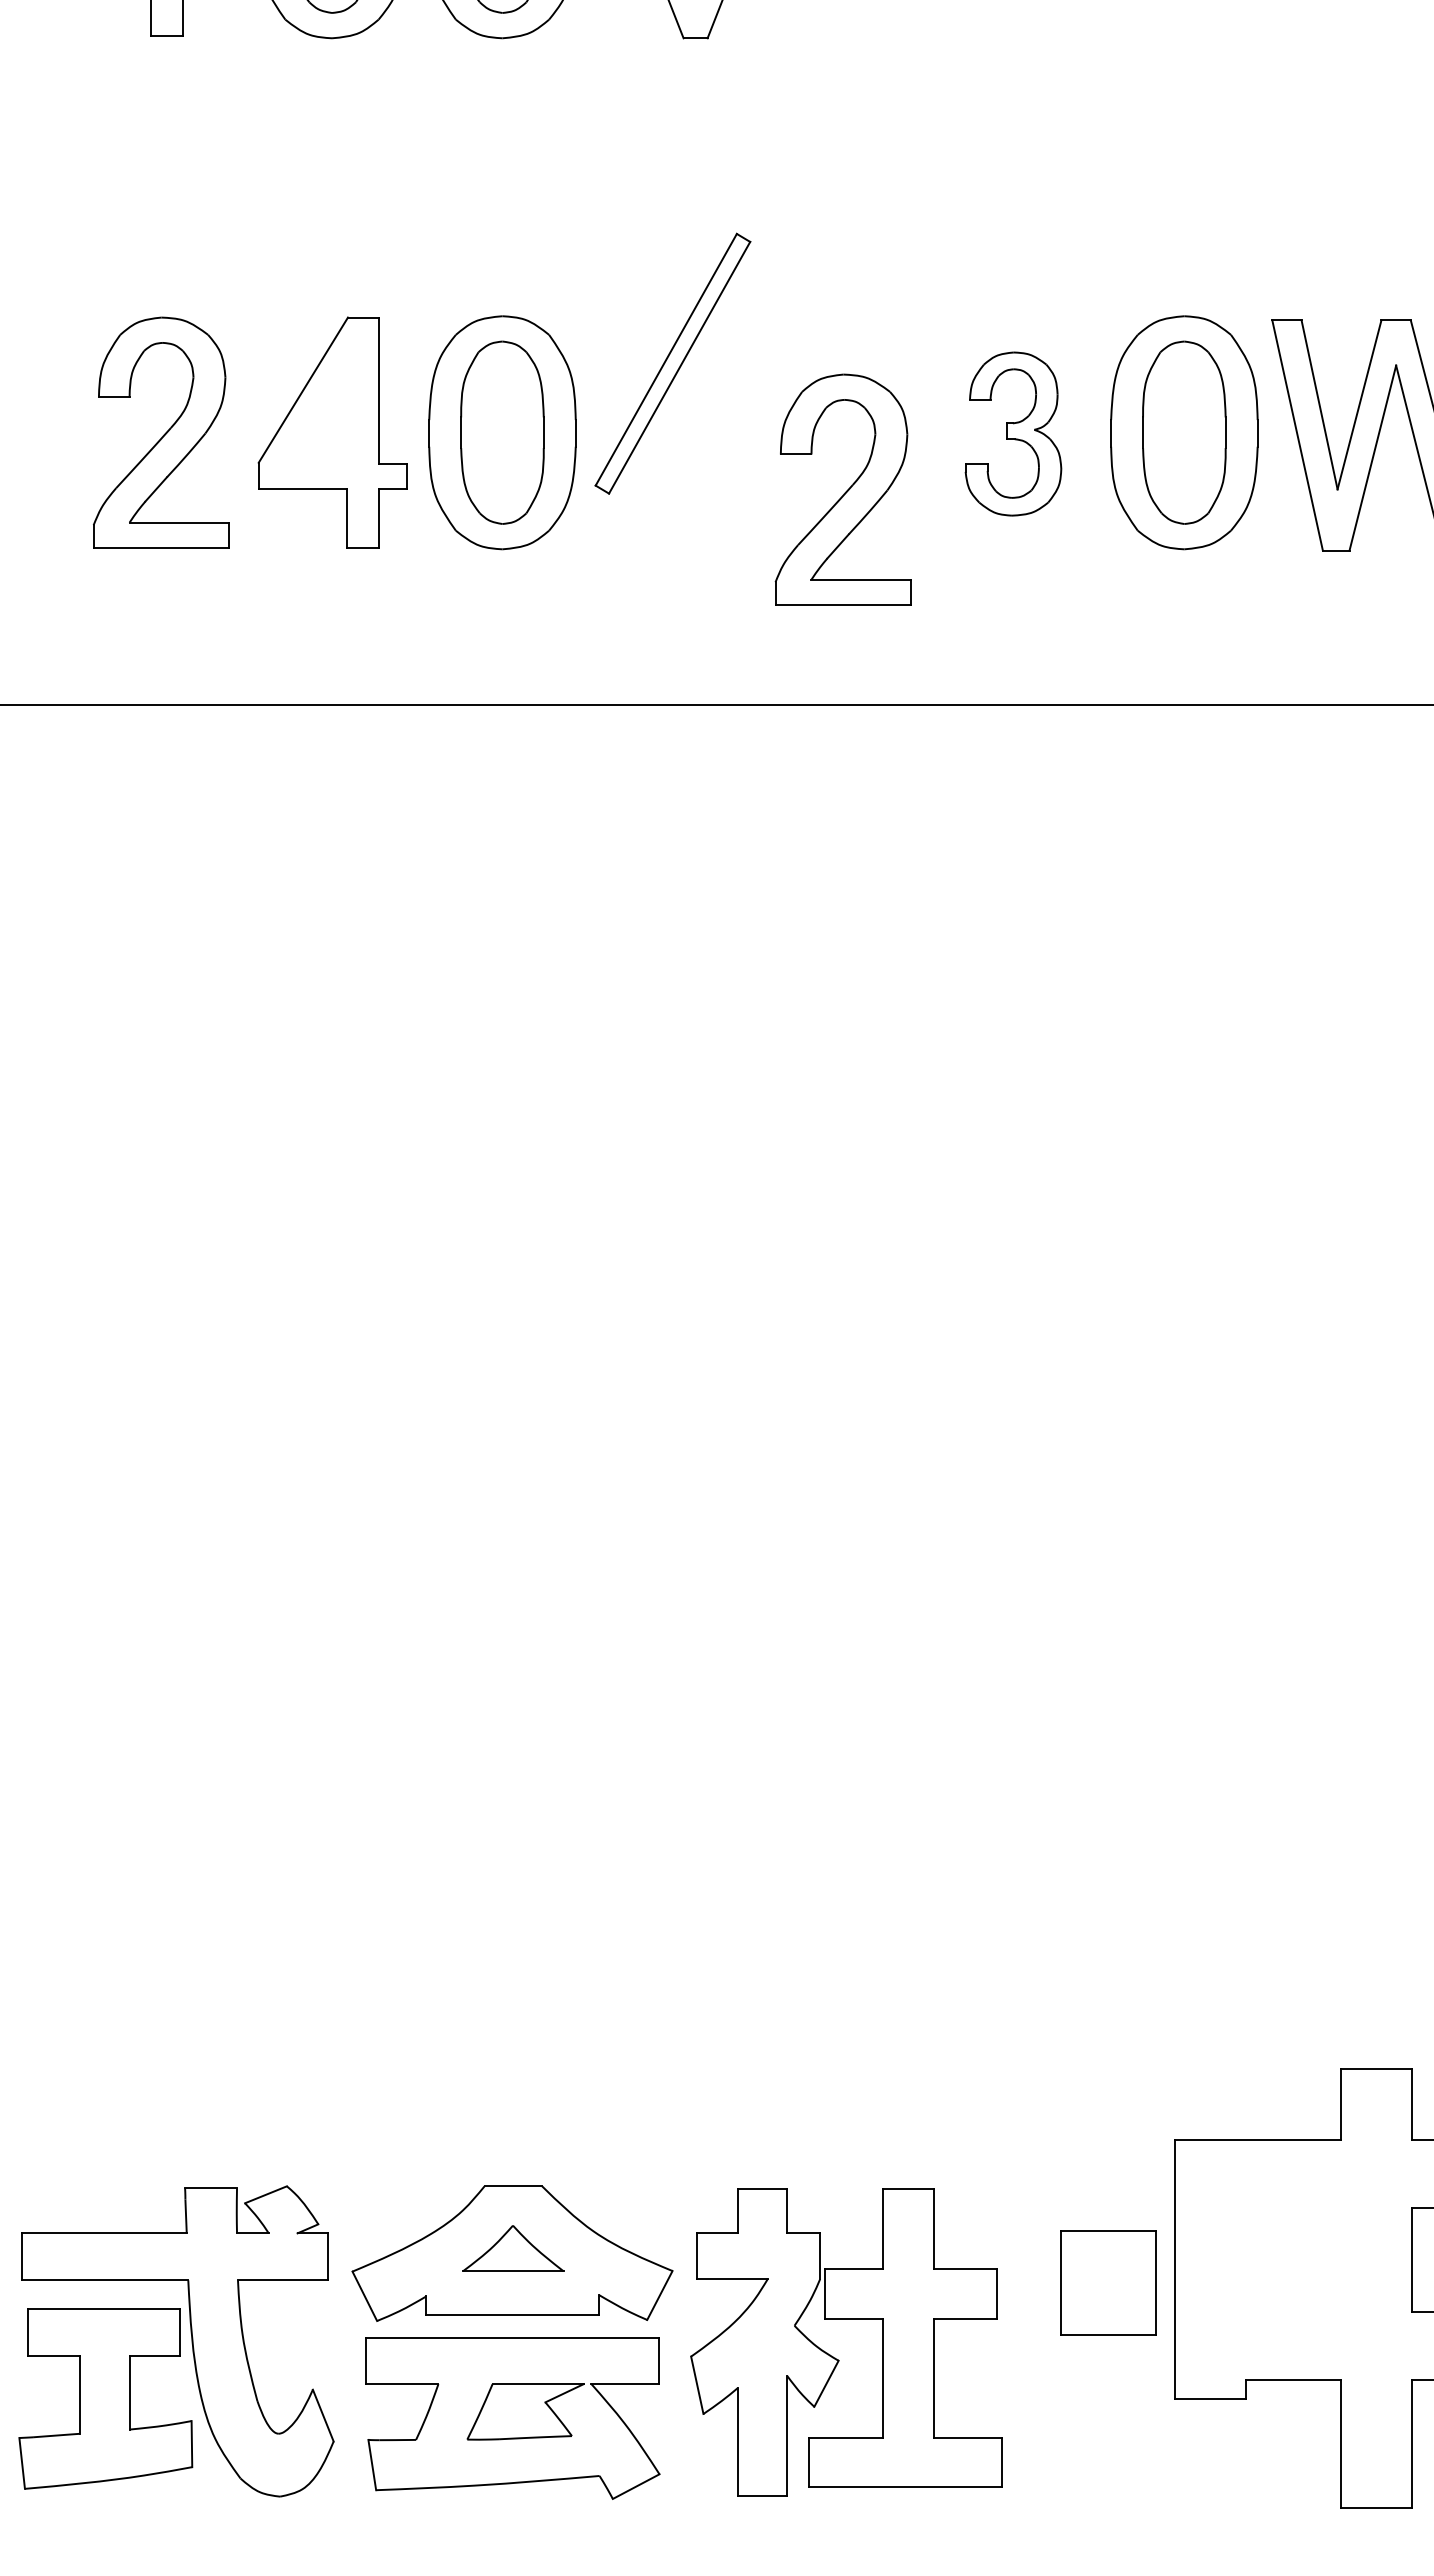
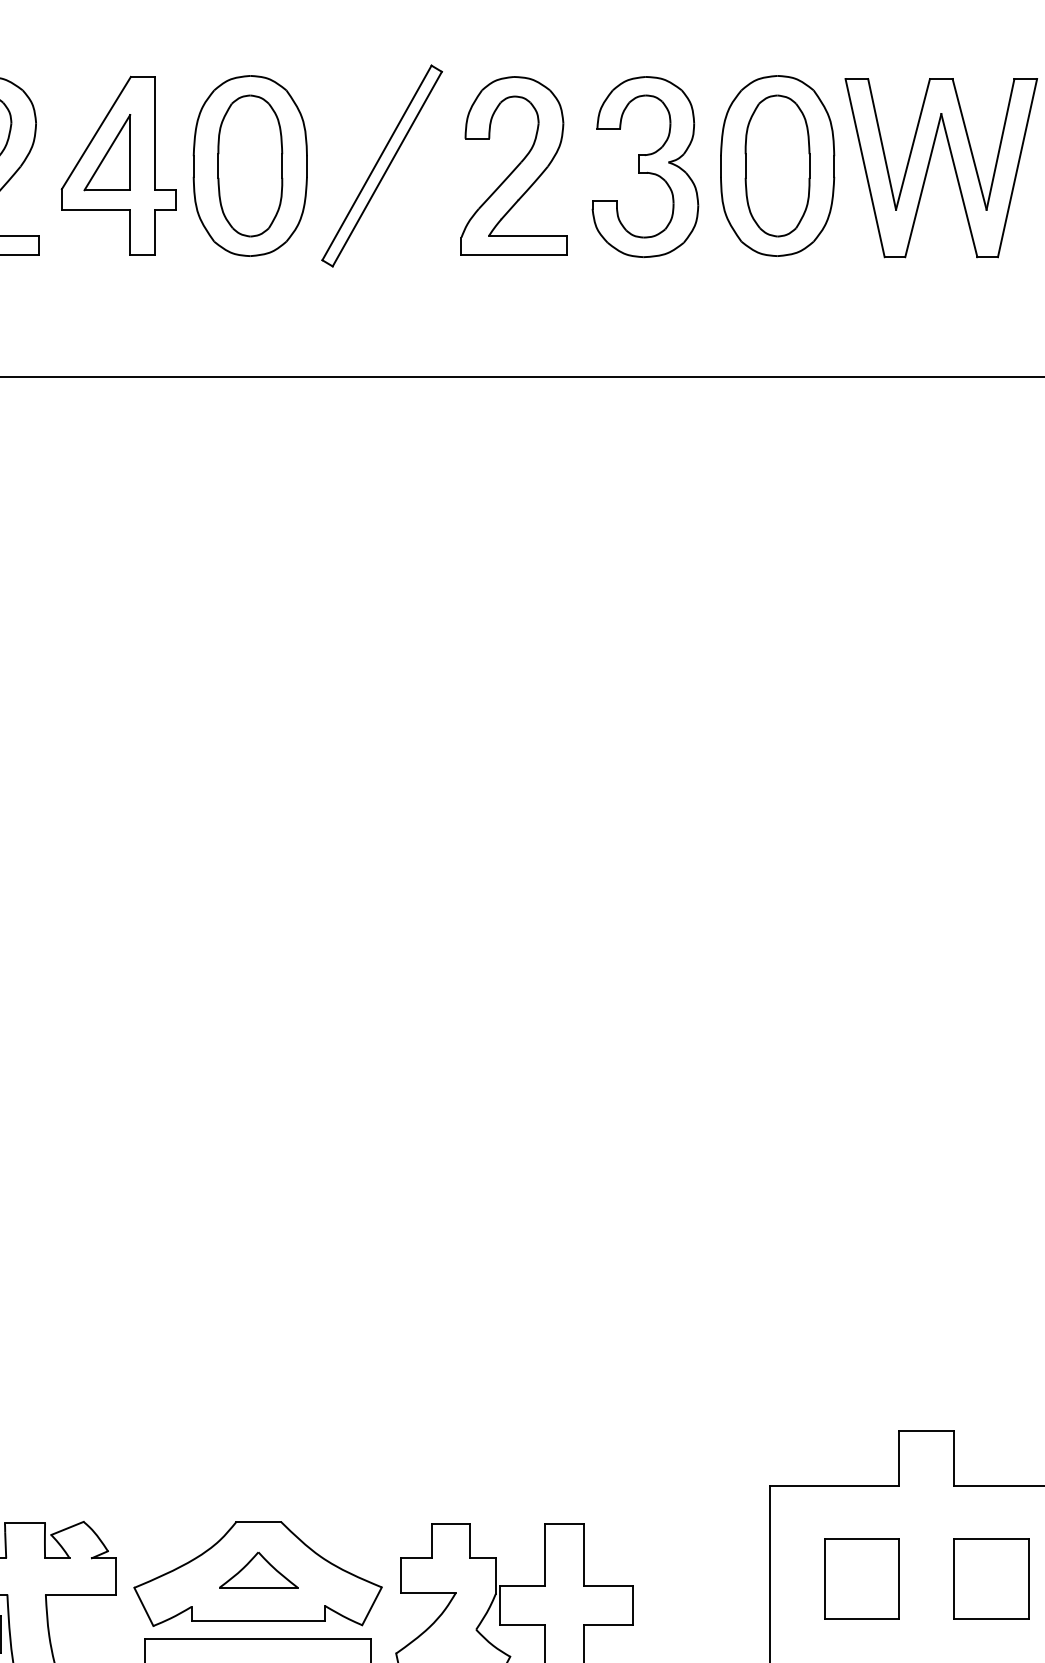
part: (672, 363) -> (381, 165), moved
part: (317, 415) -> (107, 152), added
part: (1013, 433) -> (645, 166), size x1.43
part: (842, 489) -> (513, 165), moved
part: (1108, 2282) -> (861, 1578), moved

